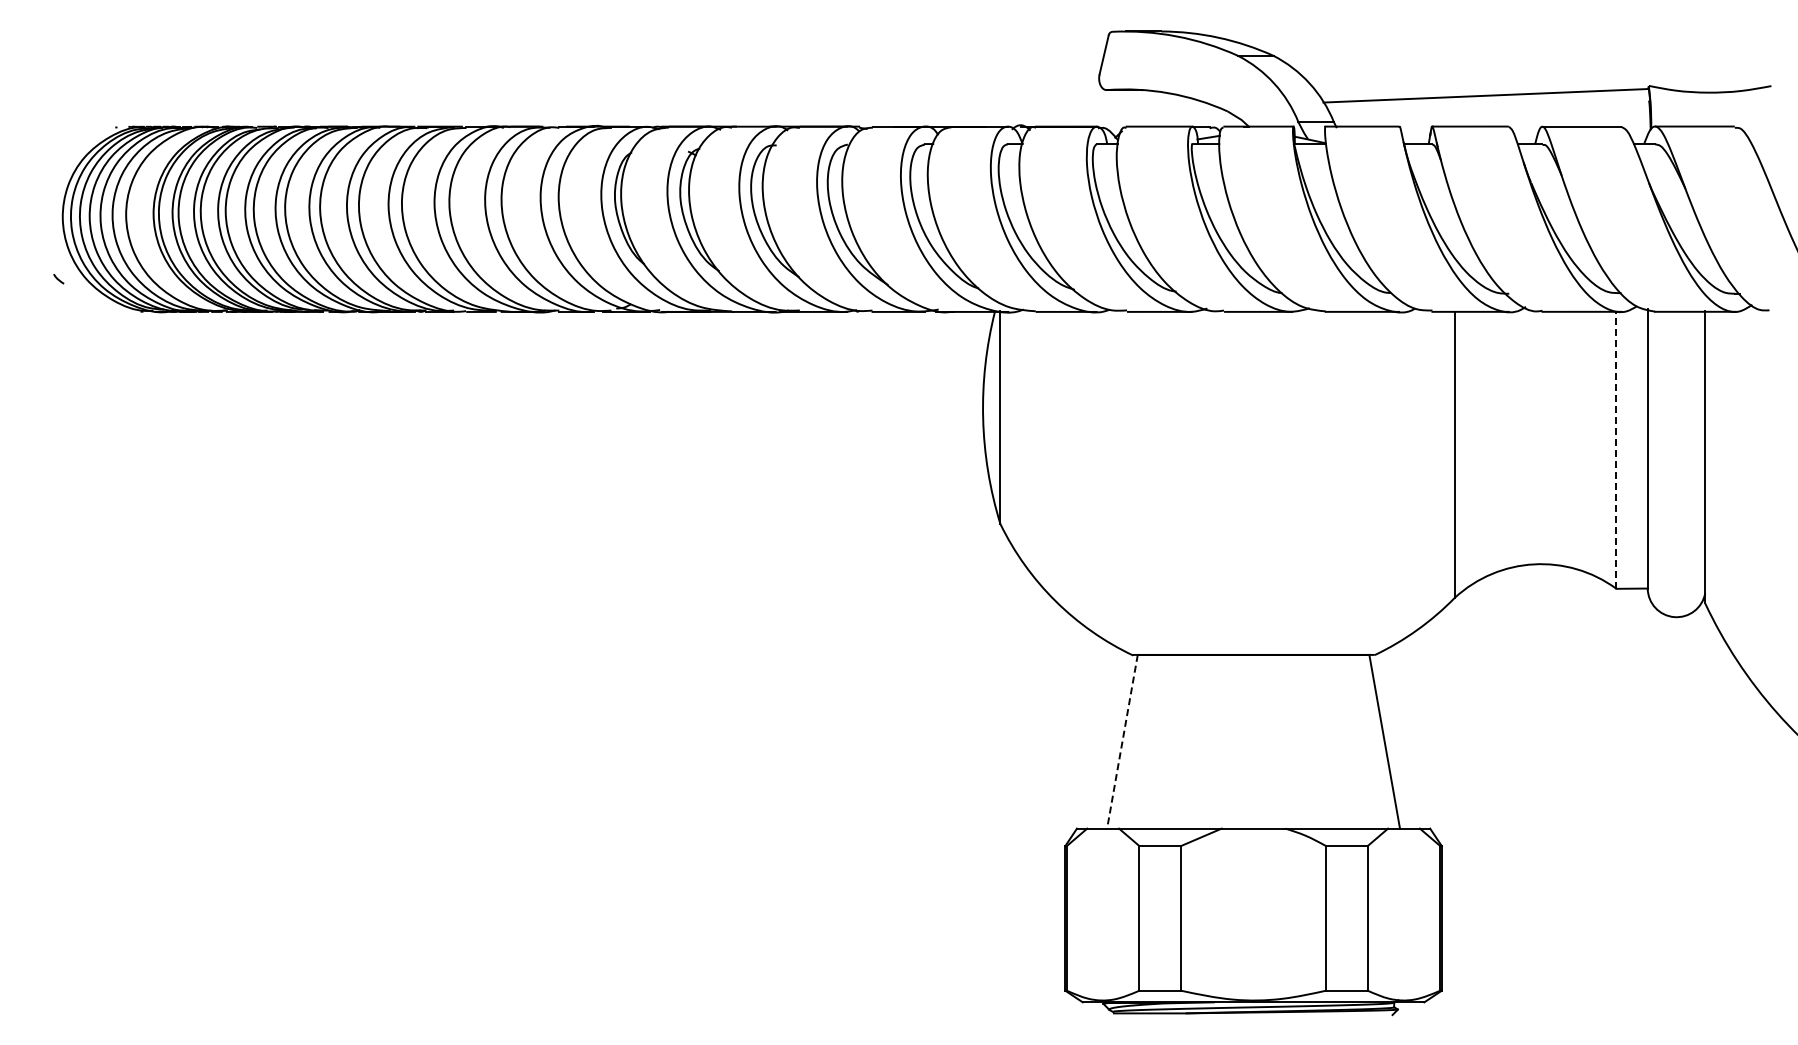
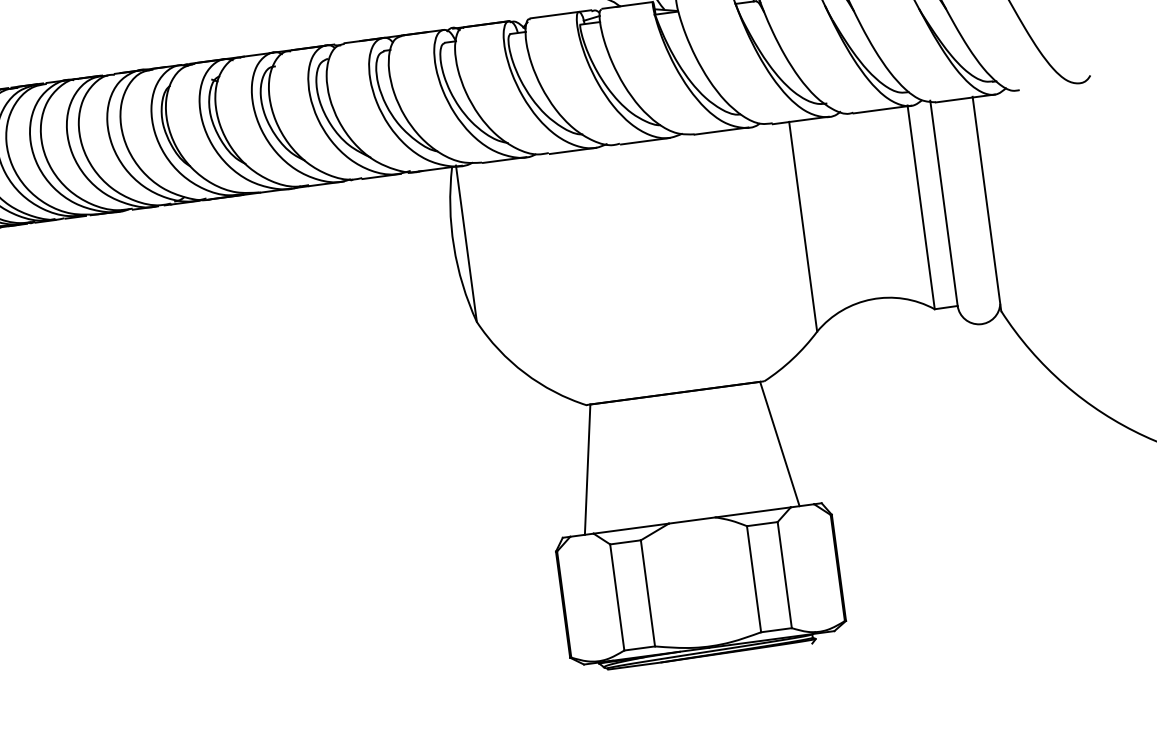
line: (1616, 449) -> (921, 207), dashed -> solid
line: (1122, 742) -> (587, 470), dashed -> solid

